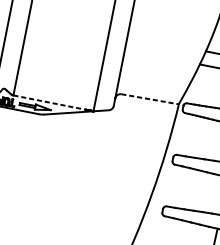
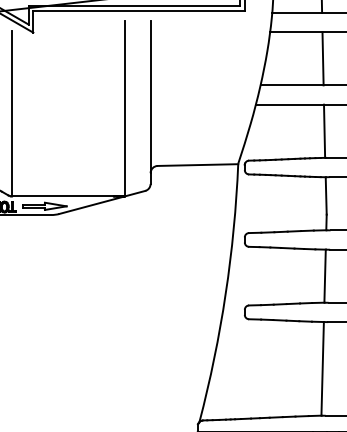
line: (150, 99) -> (198, 165), dashed -> solid
line: (49, 102) -> (62, 196), dashed -> solid

